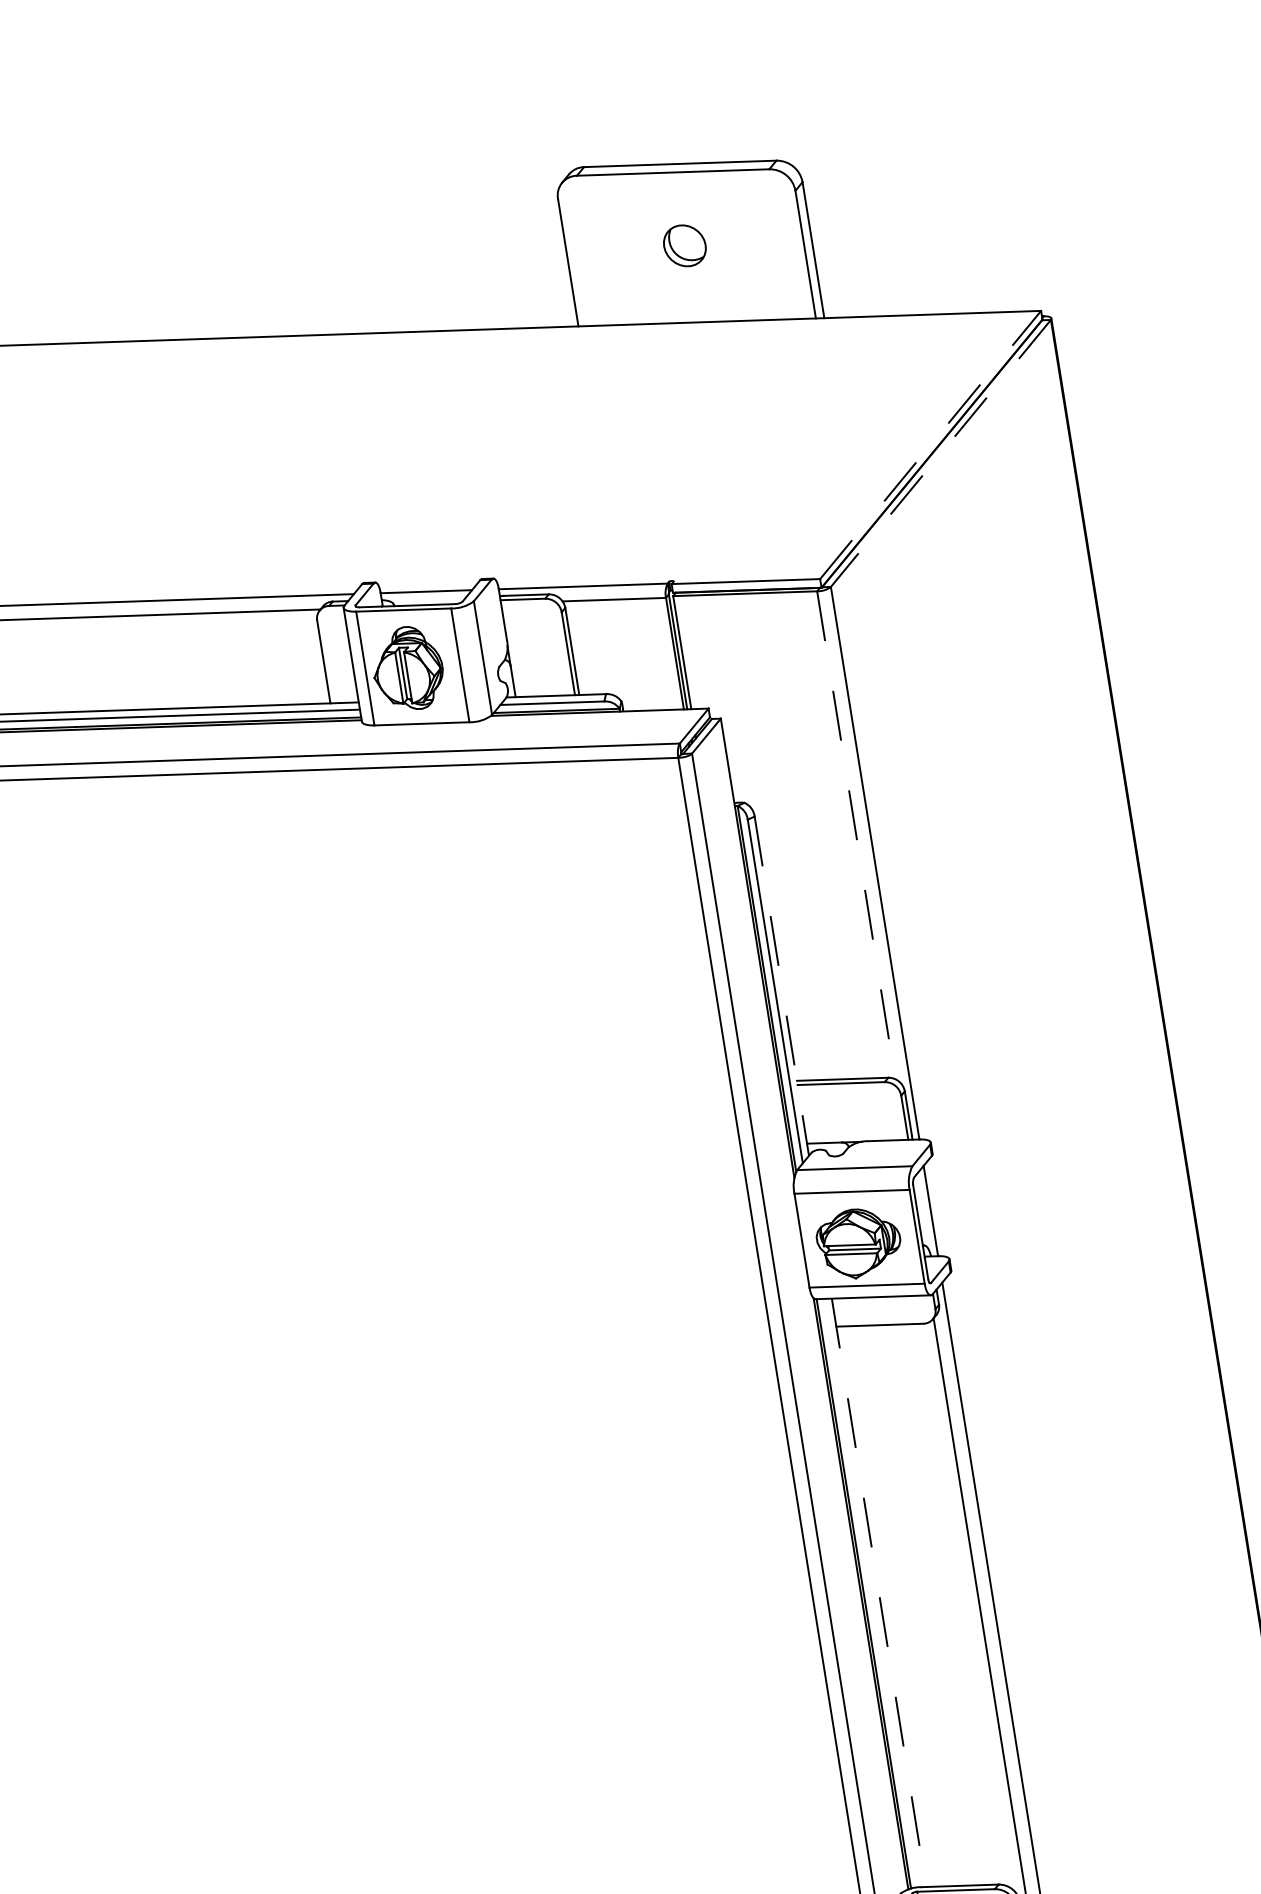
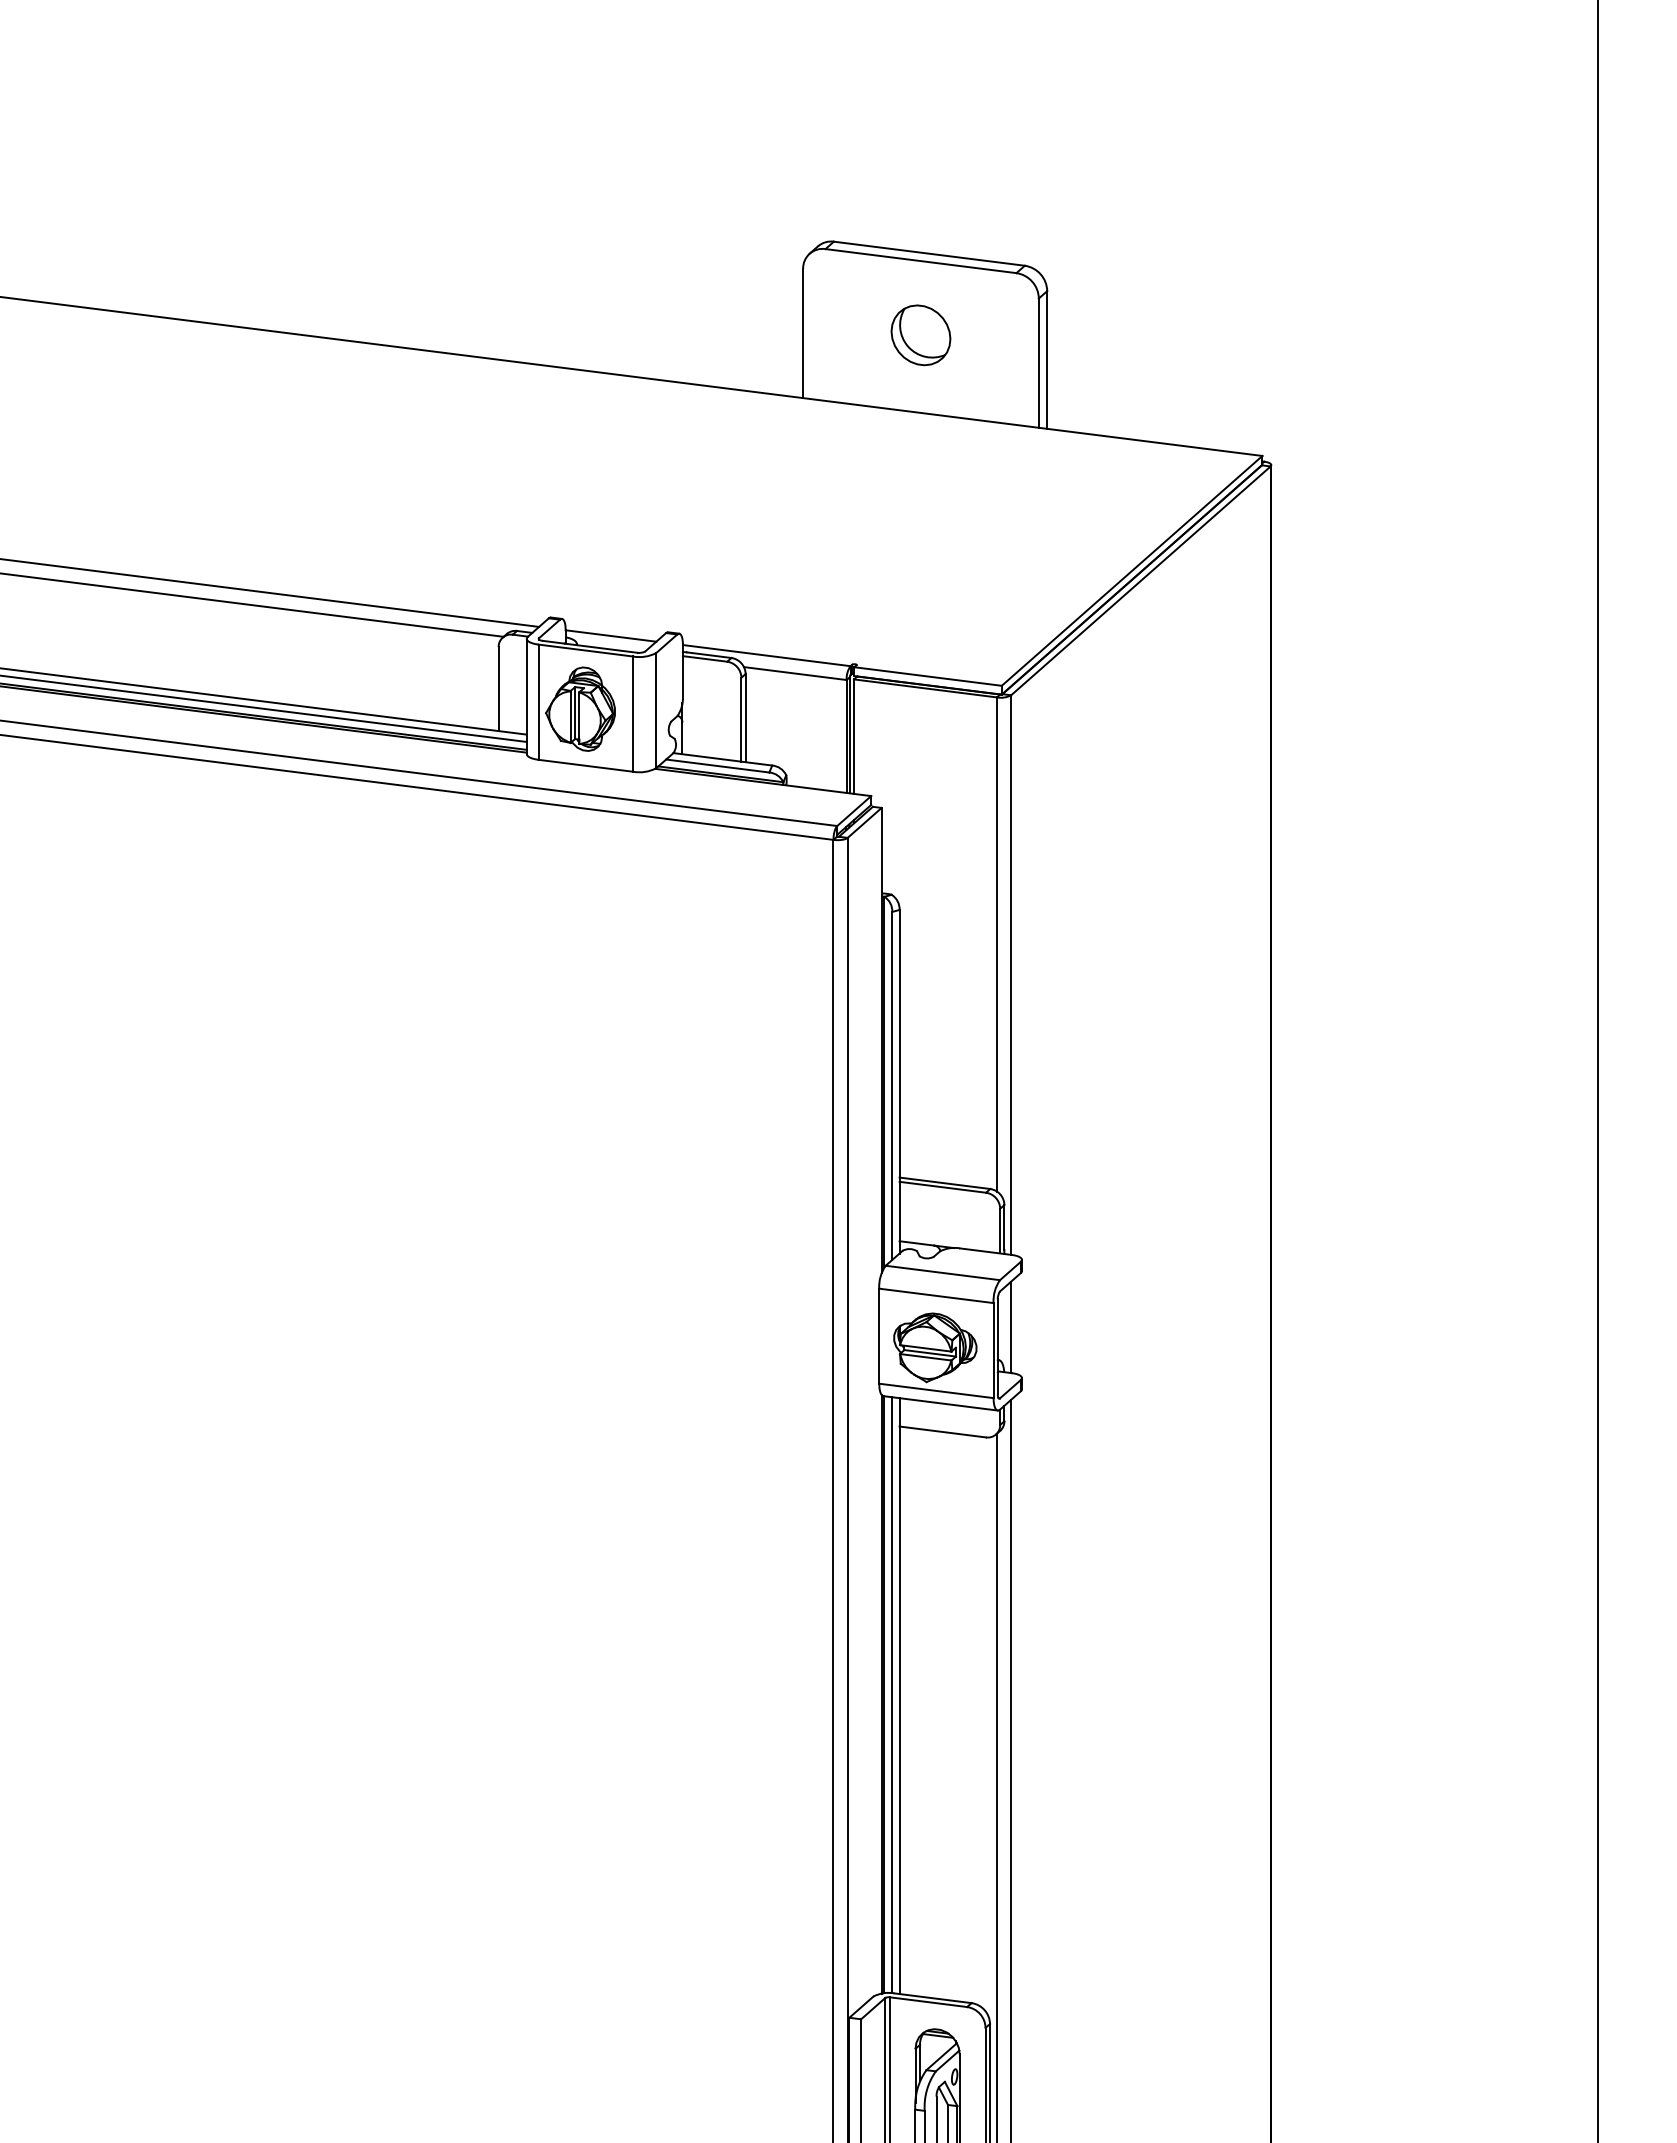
part: (684, 246) -> (920, 335), size x1.43
line: (930, 444) -> (1132, 570), dashed -> solid
line: (940, 453) -> (1140, 580), dashed -> solid
line: (855, 835) -> (996, 944), dashed -> solid
line: (781, 985) -> (899, 1081), dashed -> solid
line: (871, 1593) -> (892, 1695), added
line: (878, 1593) -> (899, 1696), dashed -> solid

